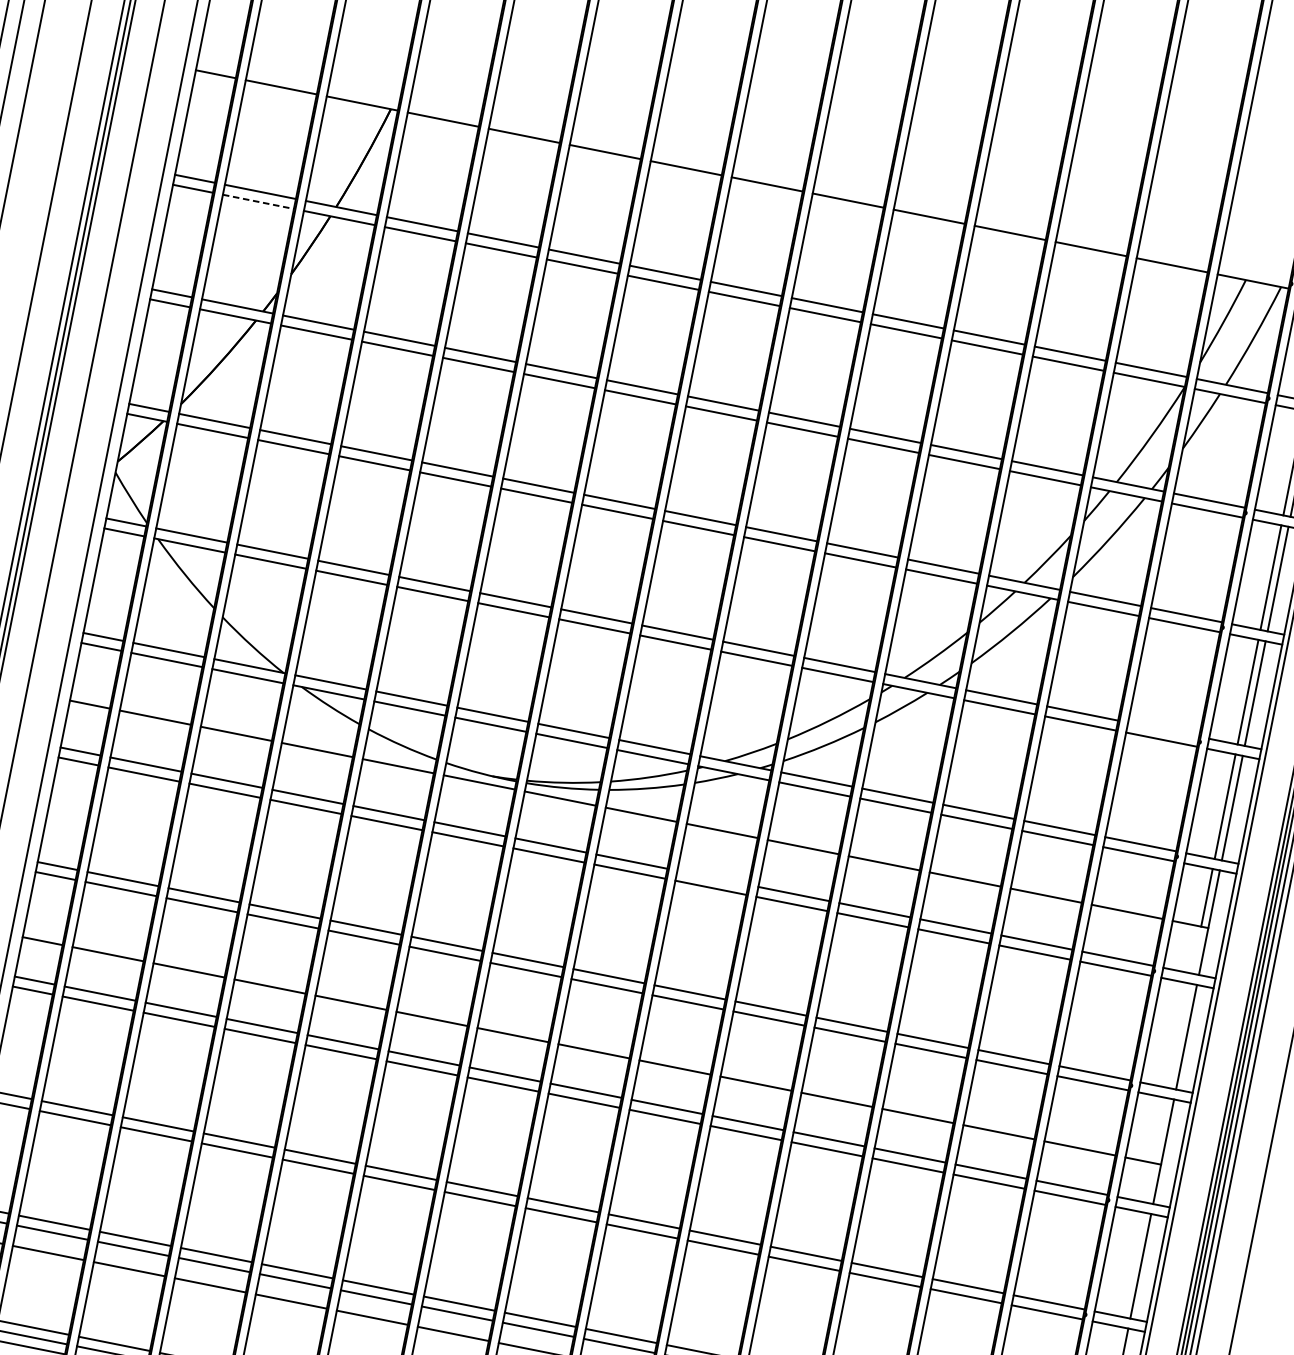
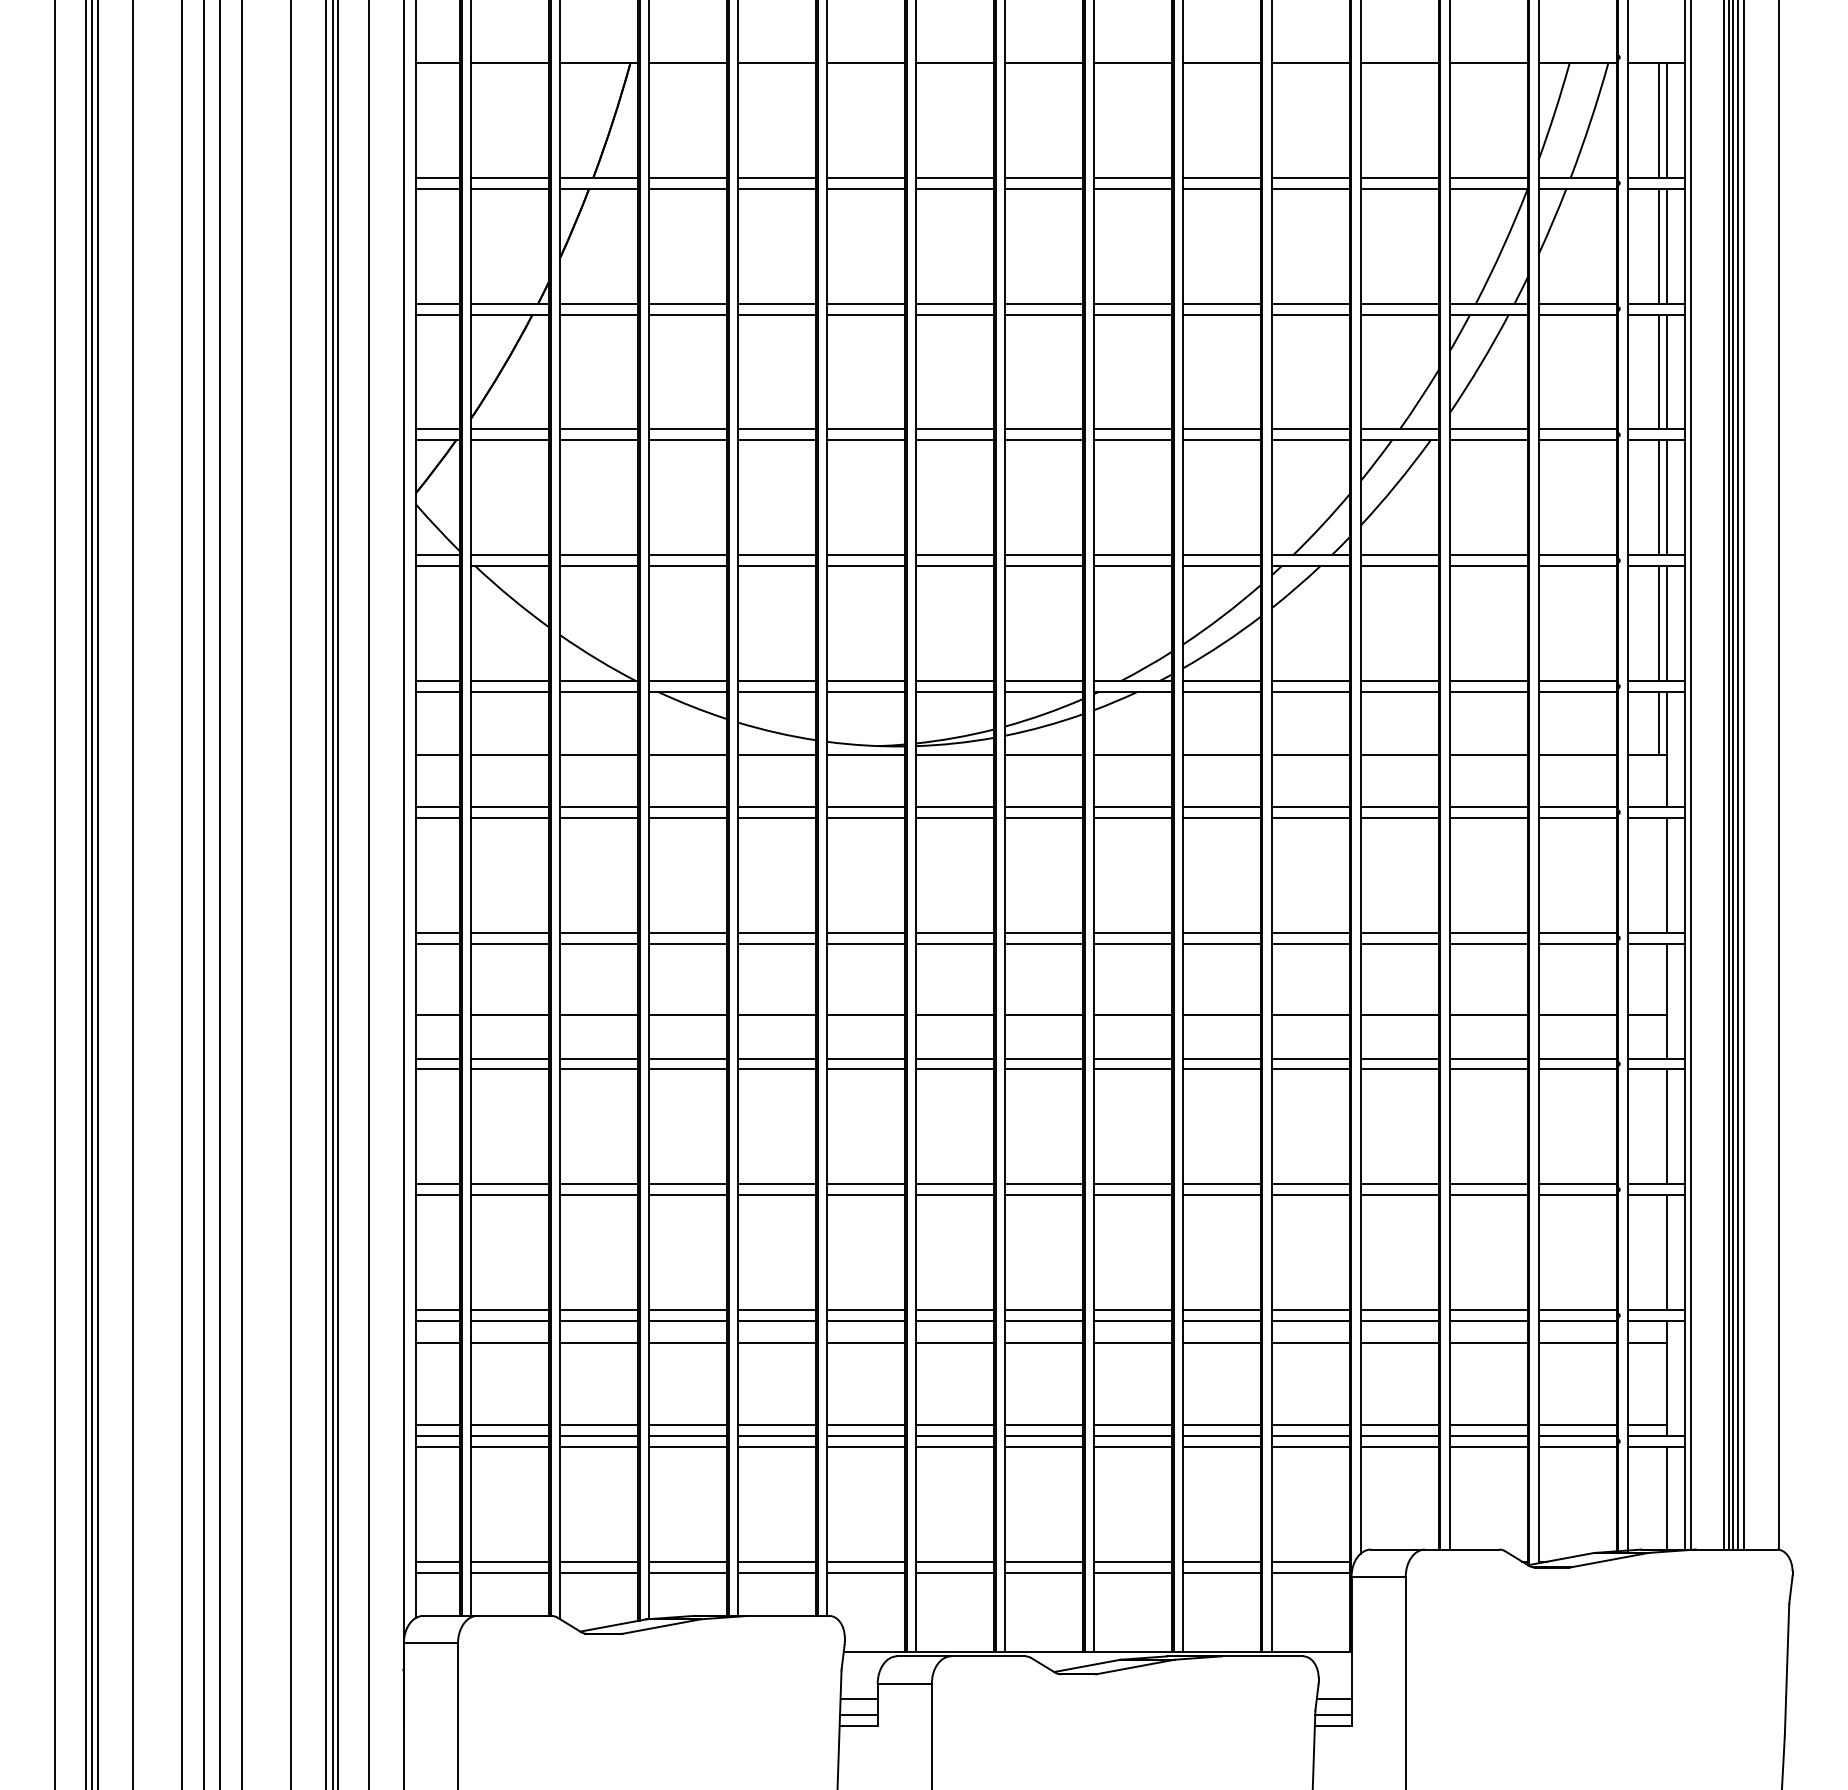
line: (258, 201) -> (510, 188), dashed -> solid
line: (1163, 729) -> (1577, 555), added
line: (712, 877) -> (1132, 806), added

